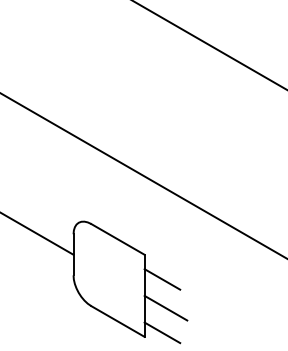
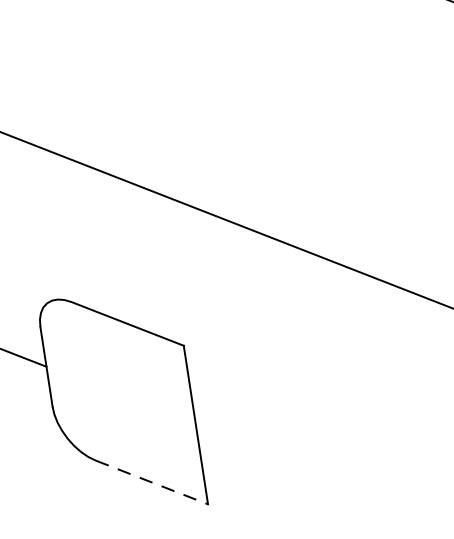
line: (162, 279) -> (225, 388), removed
line: (165, 307) -> (239, 441), removed
line: (117, 321) -> (151, 482), solid -> dashed
line: (162, 332) -> (241, 490), removed

